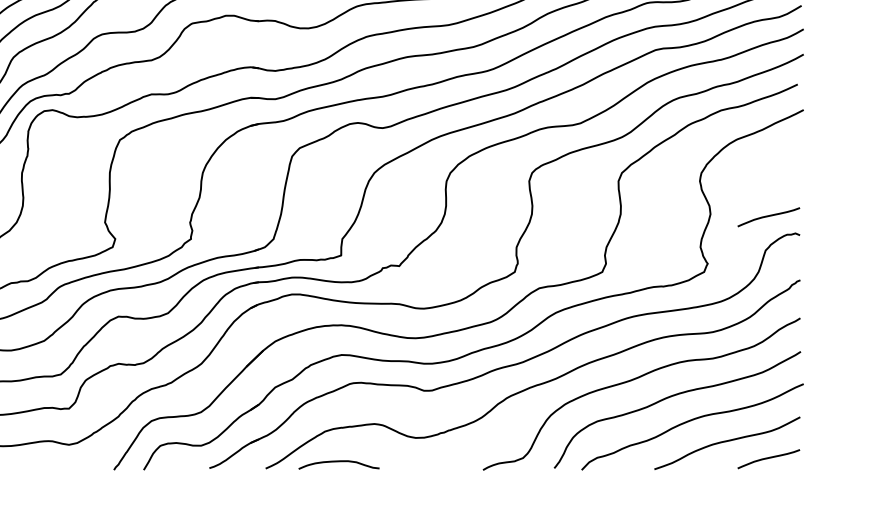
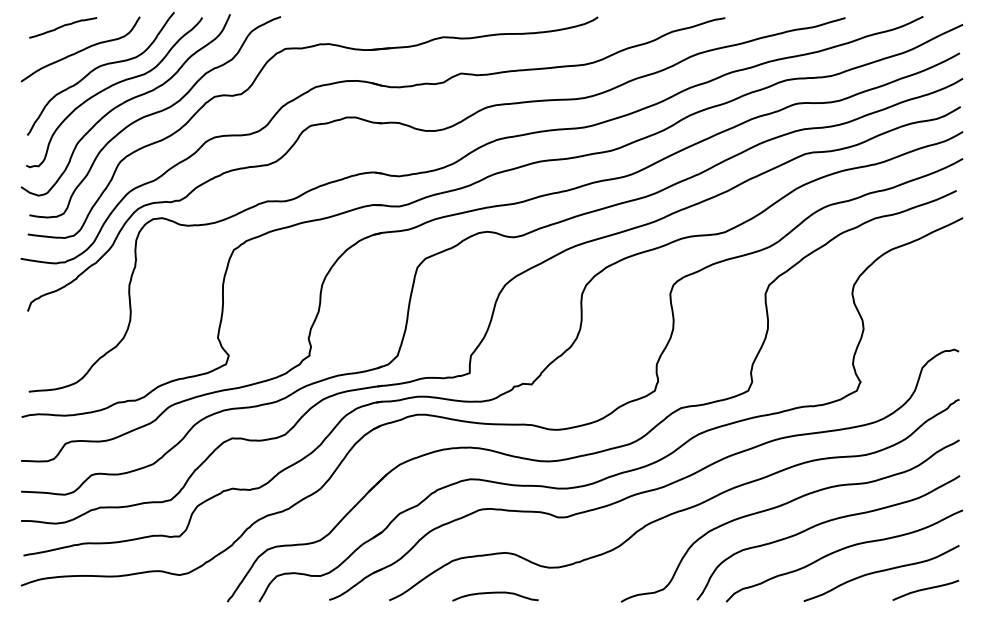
curve: (768, 216) -> (925, 331), removed
curve: (339, 462) -> (495, 593), moved

